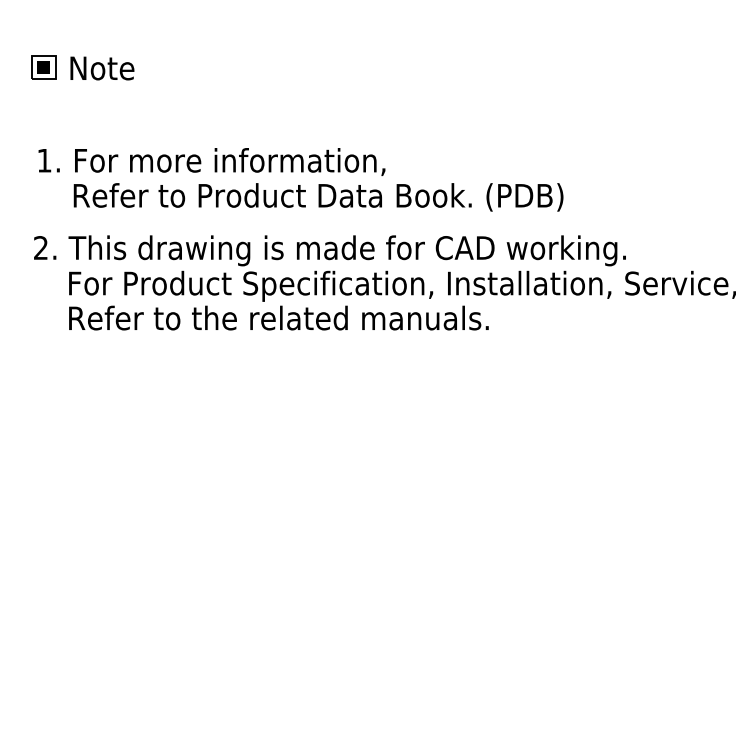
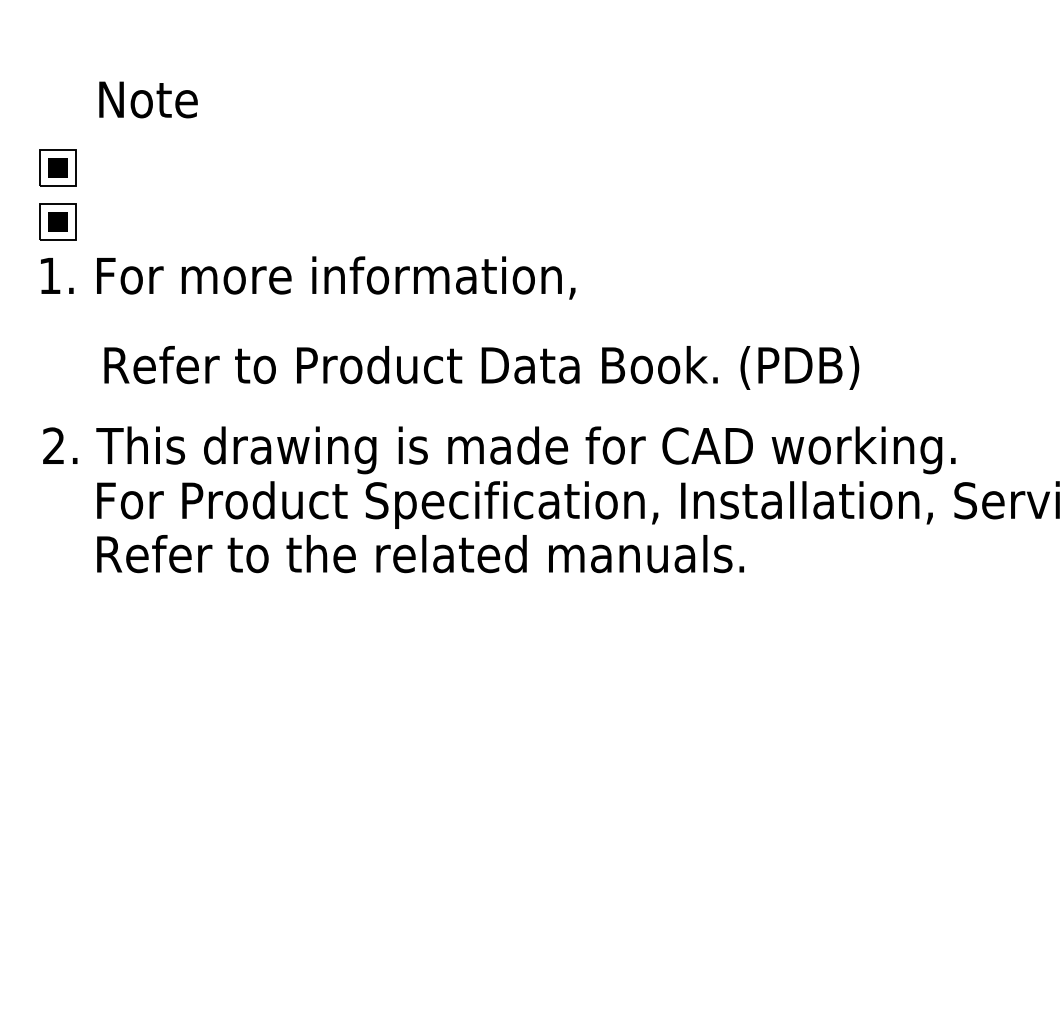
text: (102, 68) -> (148, 99), moved
part: (43, 102) -> (57, 221), added
text: (211, 161) -> (307, 277), moved

